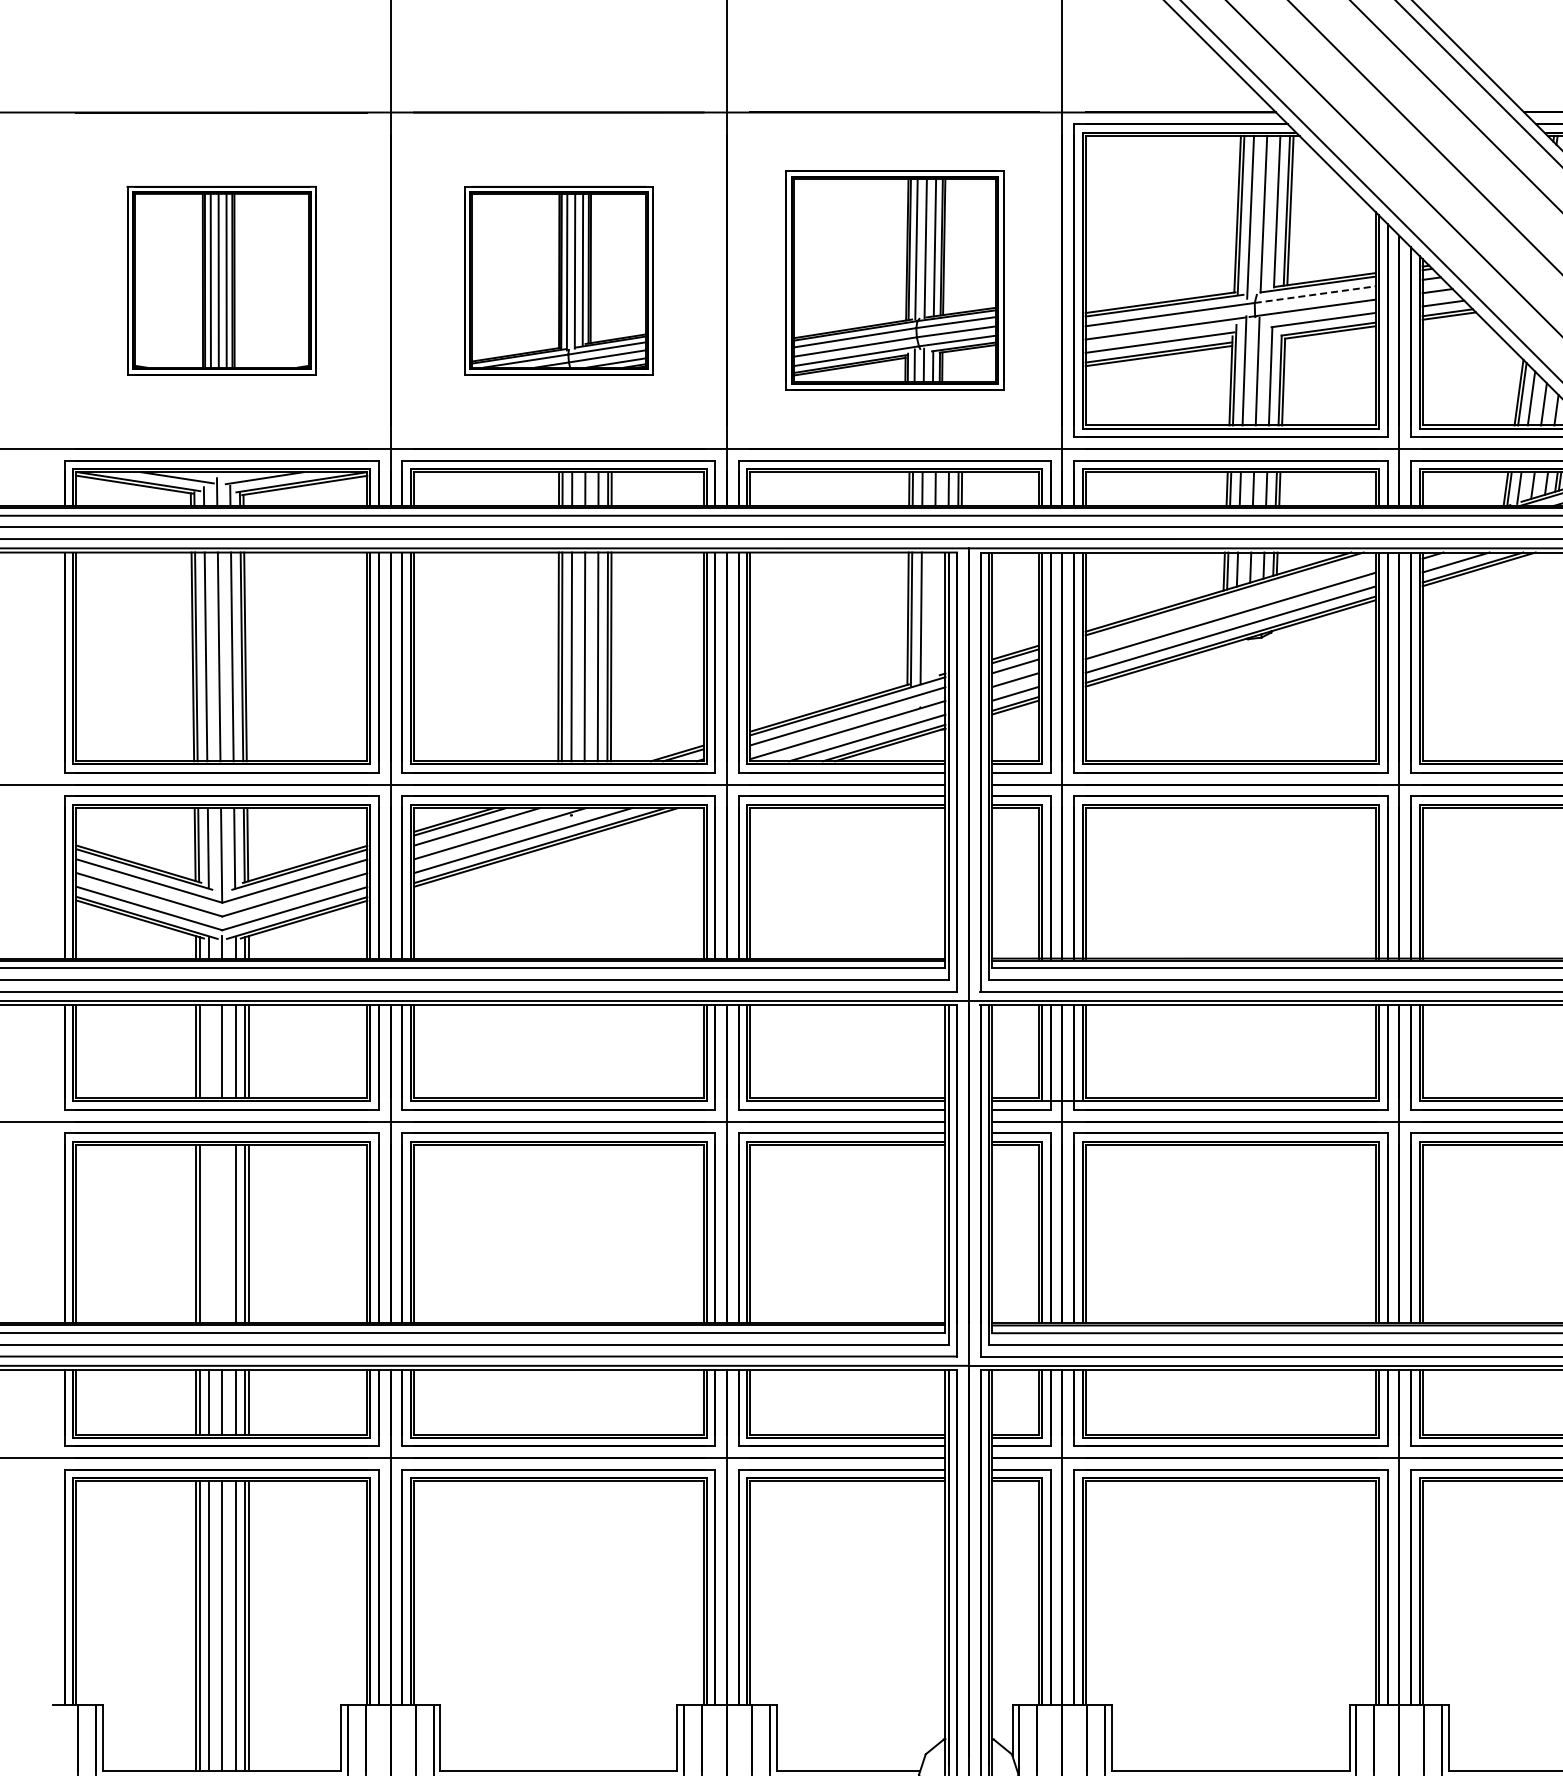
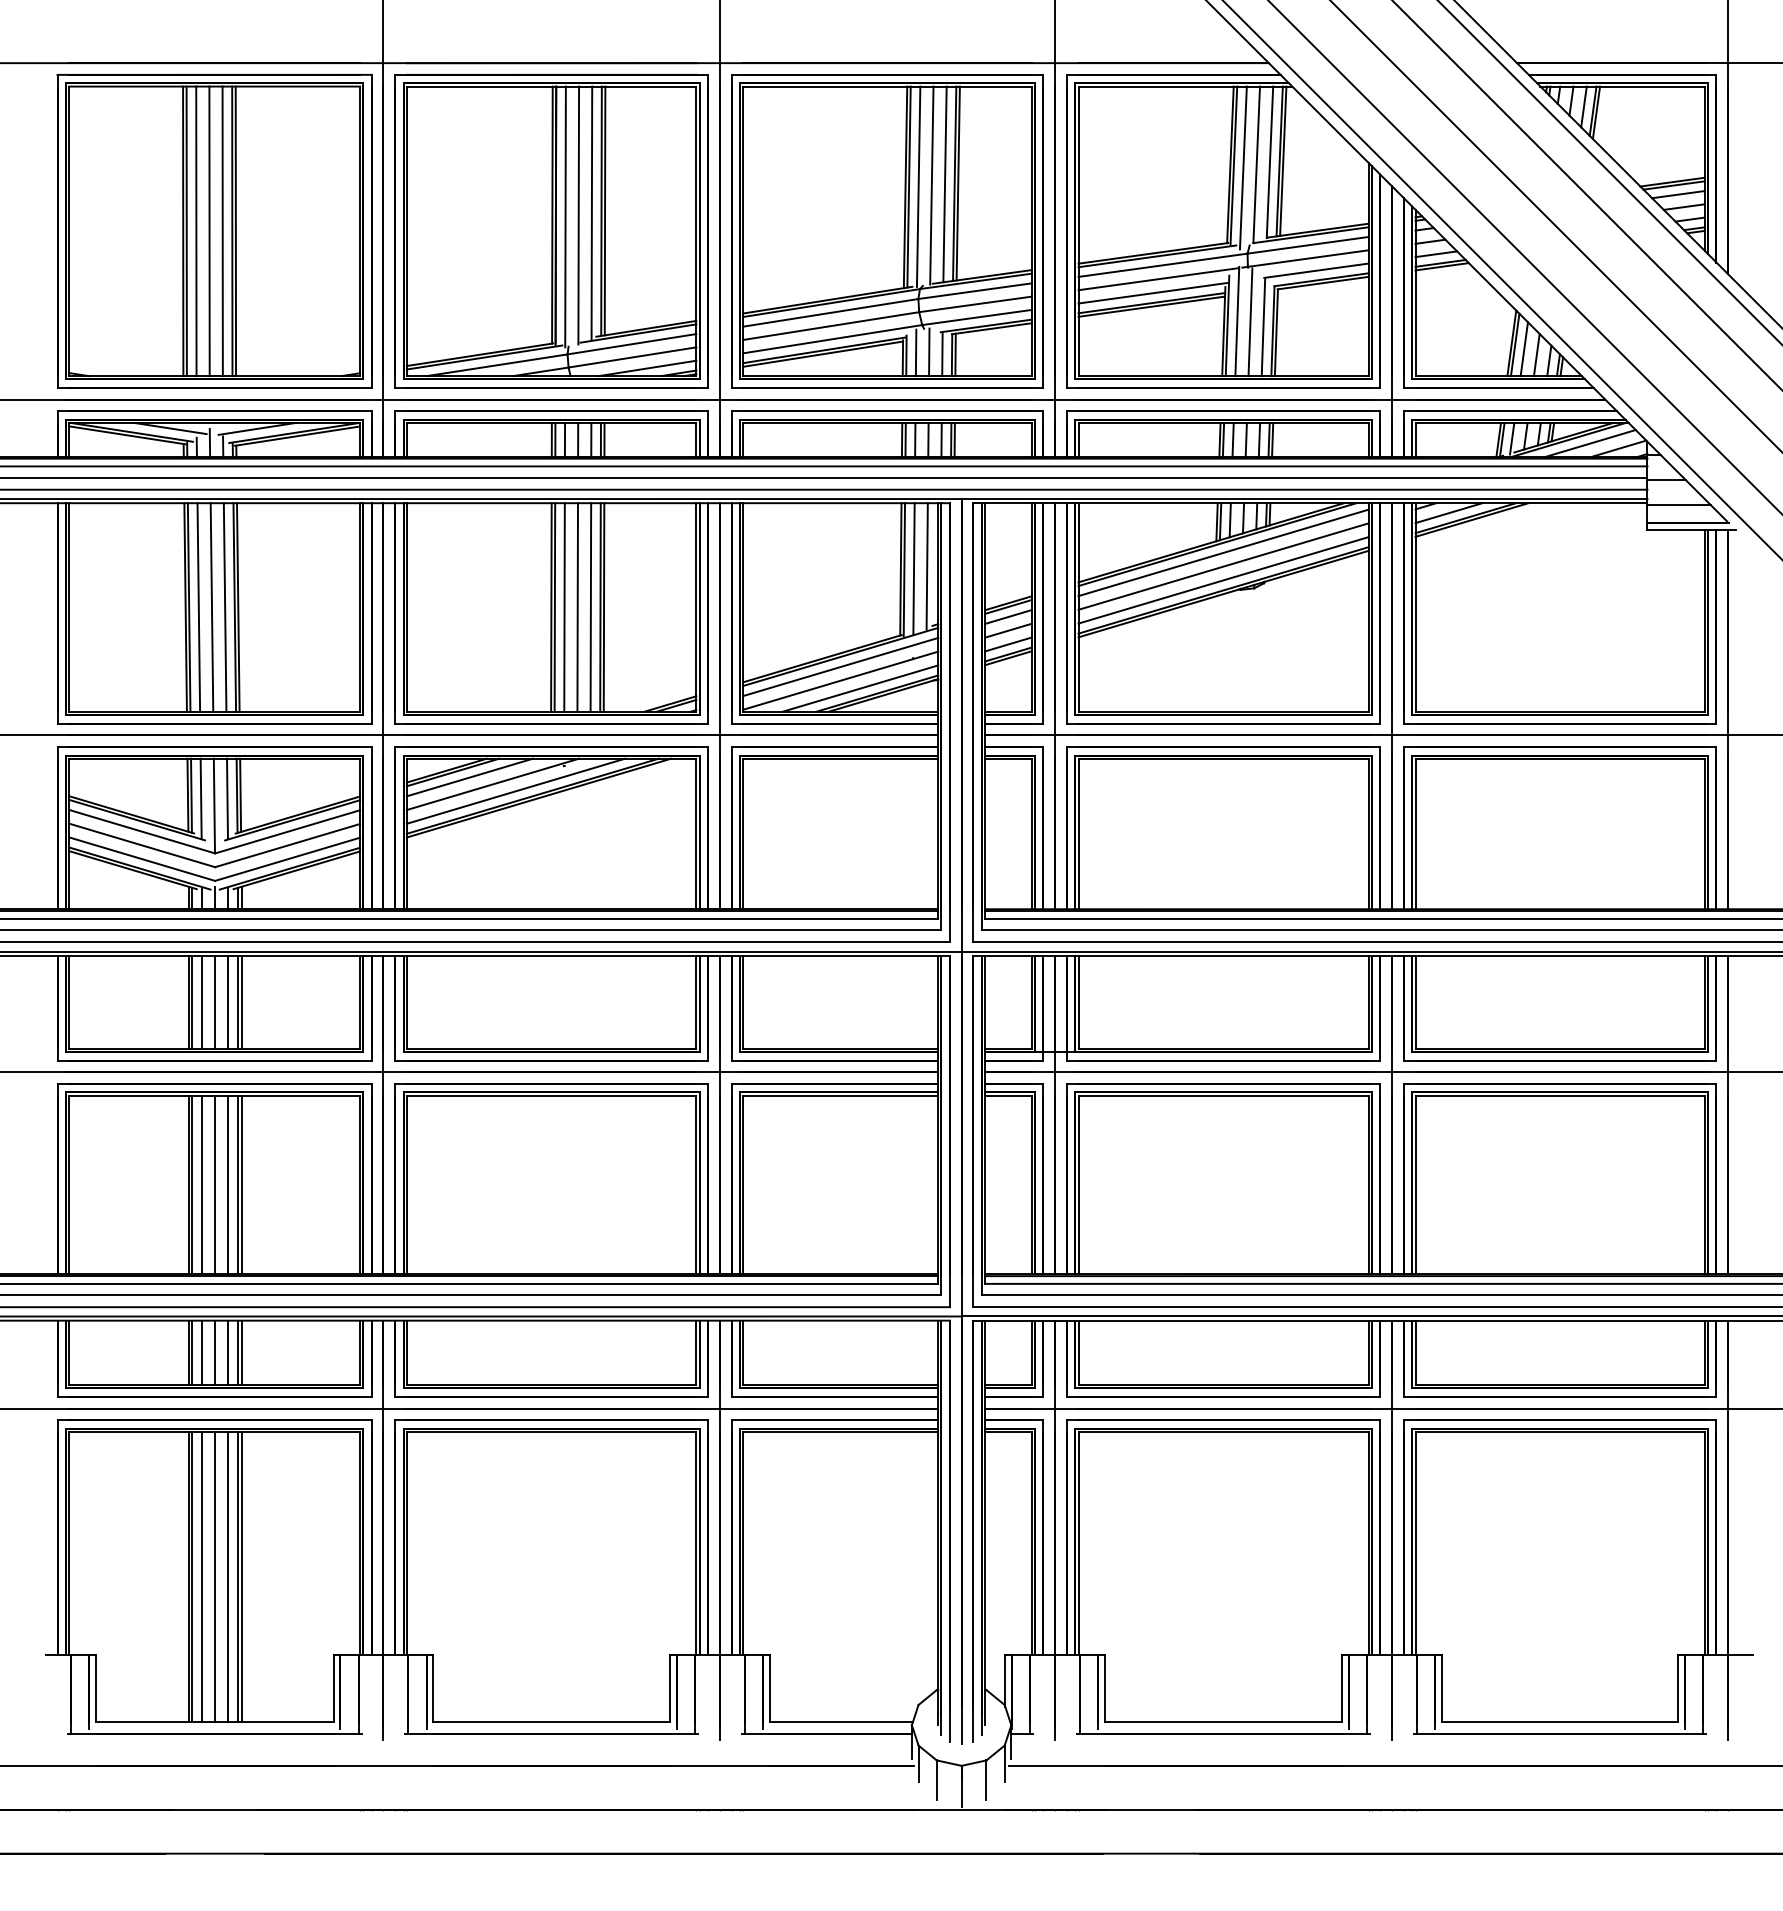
part: (221, 280) -> (214, 231), size x1.67
part: (558, 280) -> (551, 231), size x1.67
part: (894, 280) -> (887, 231), size x1.43
line: (1315, 294) -> (1308, 245), dashed -> solid
line: (1230, 601) -> (1223, 552), added
line: (933, 615) -> (926, 566), added
line: (209, 1050) -> (202, 1001), added
line: (209, 1233) -> (202, 1184), added
line: (222, 1233) -> (215, 1184), added

